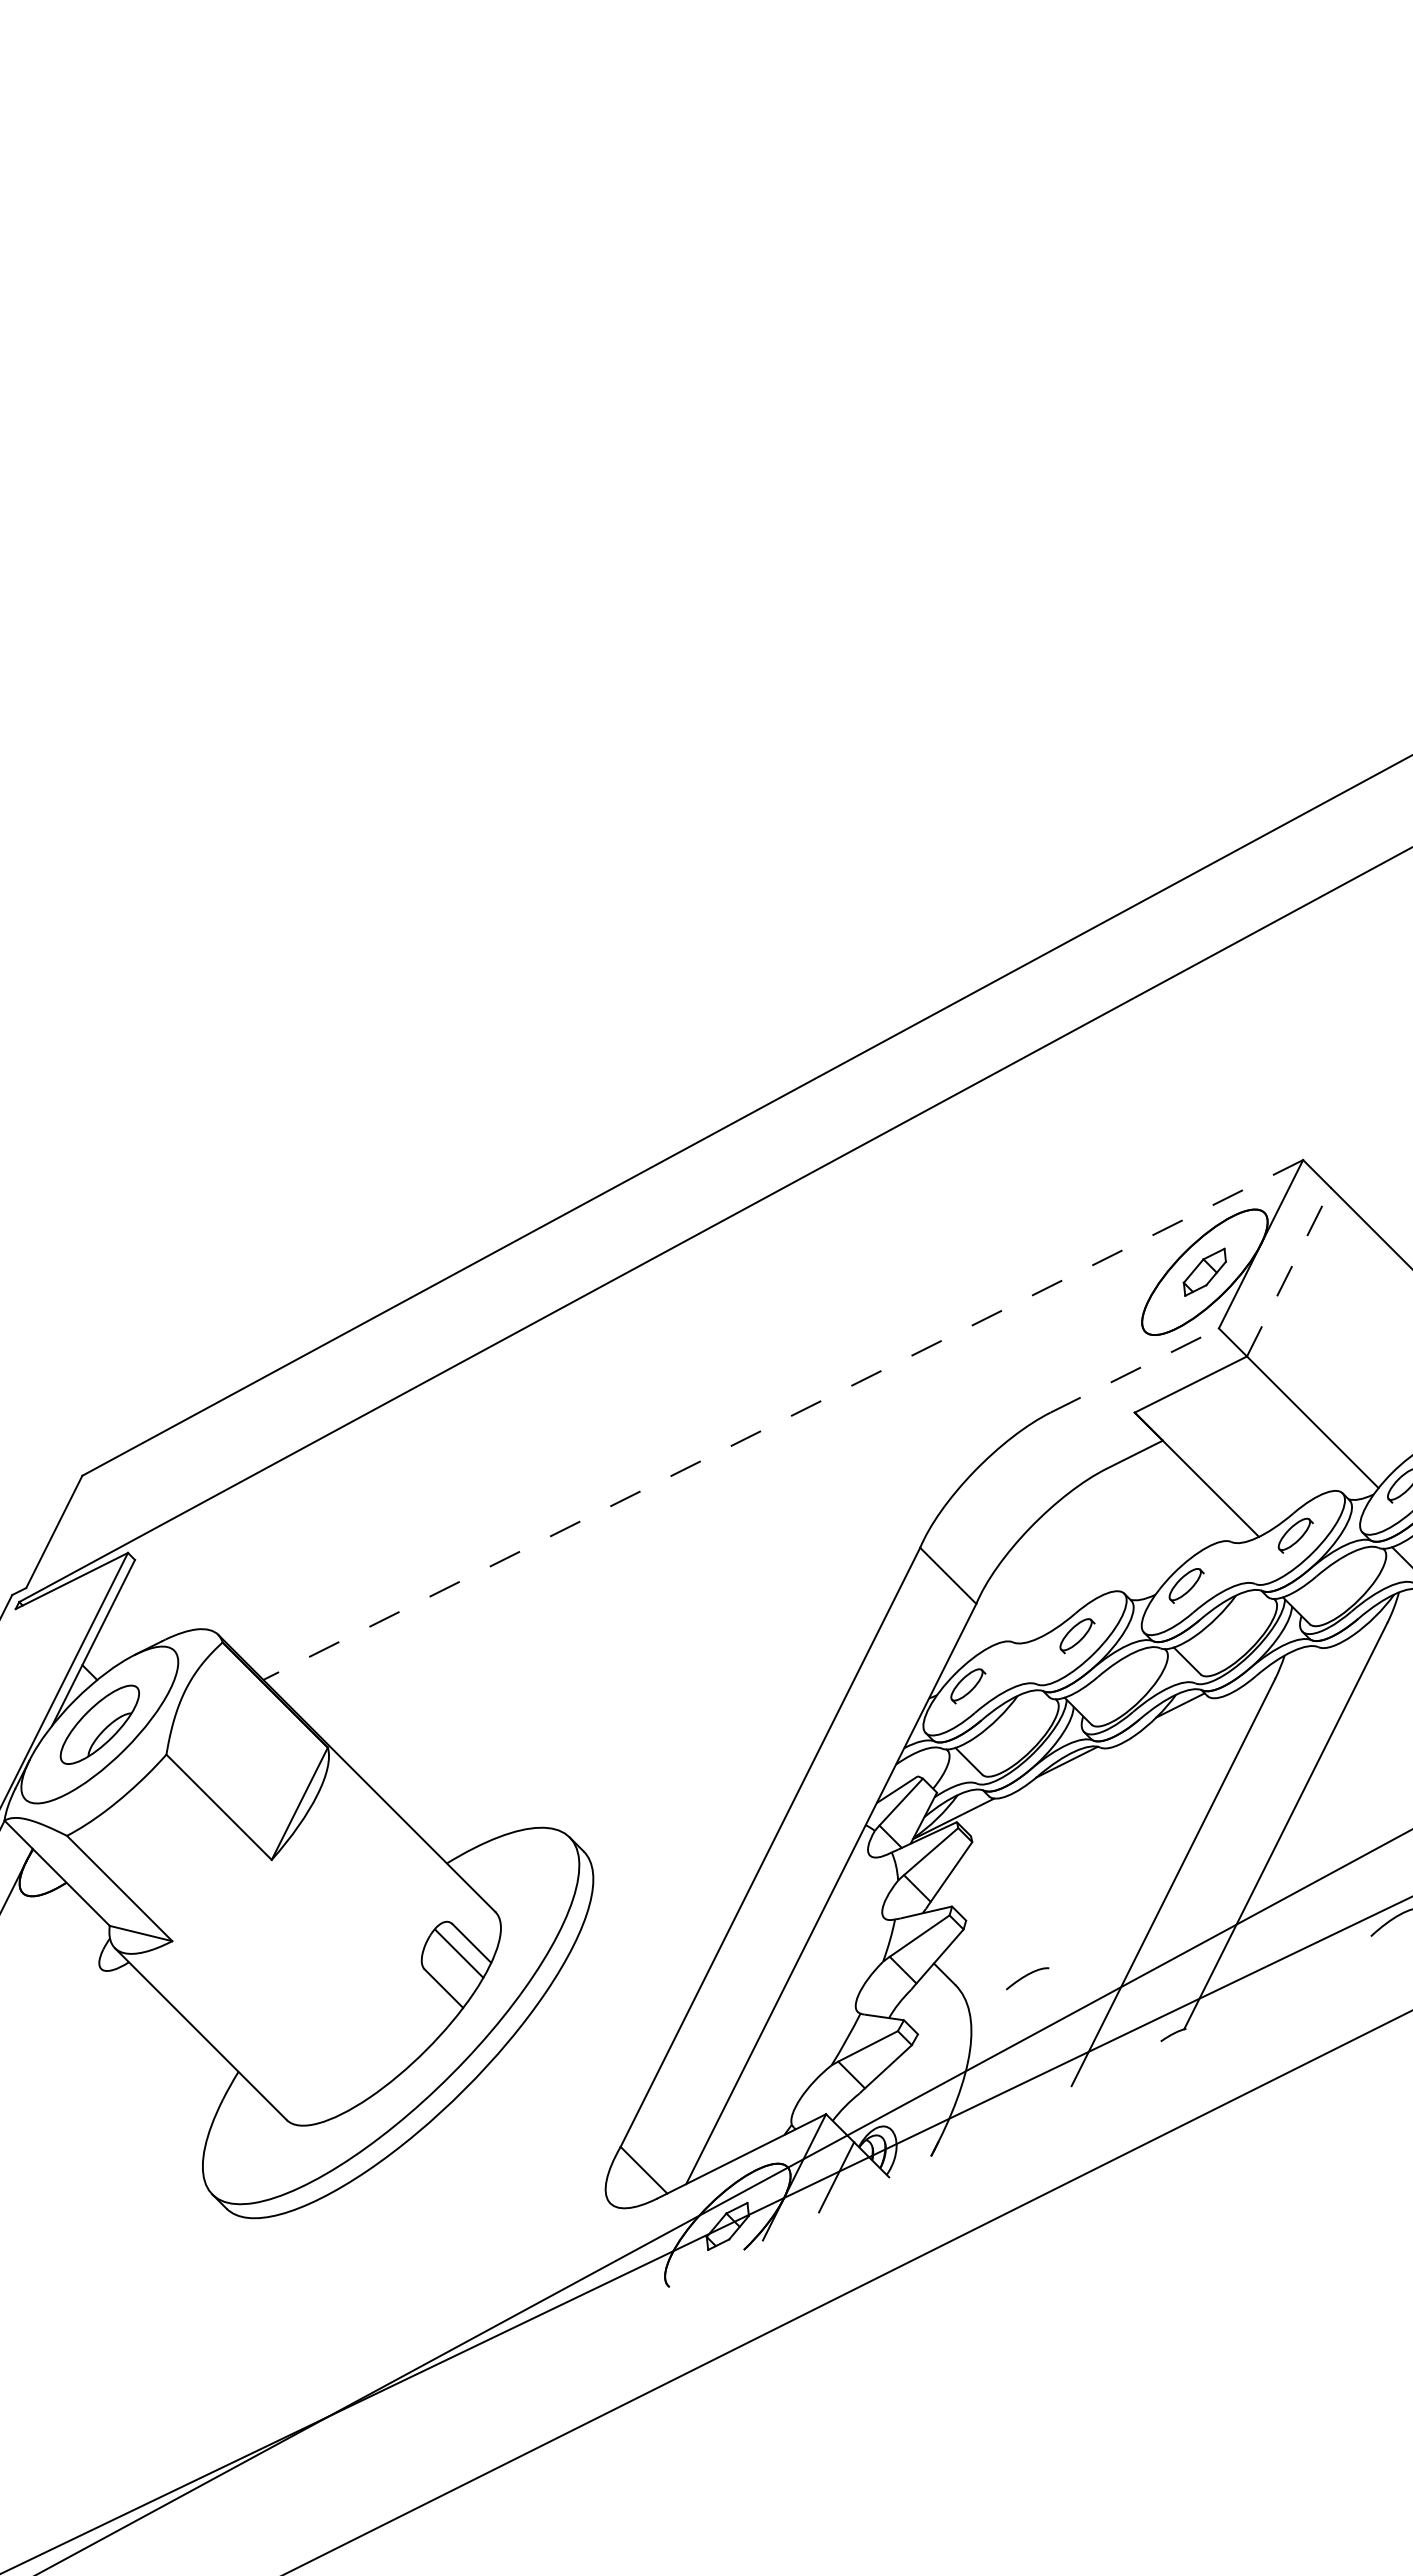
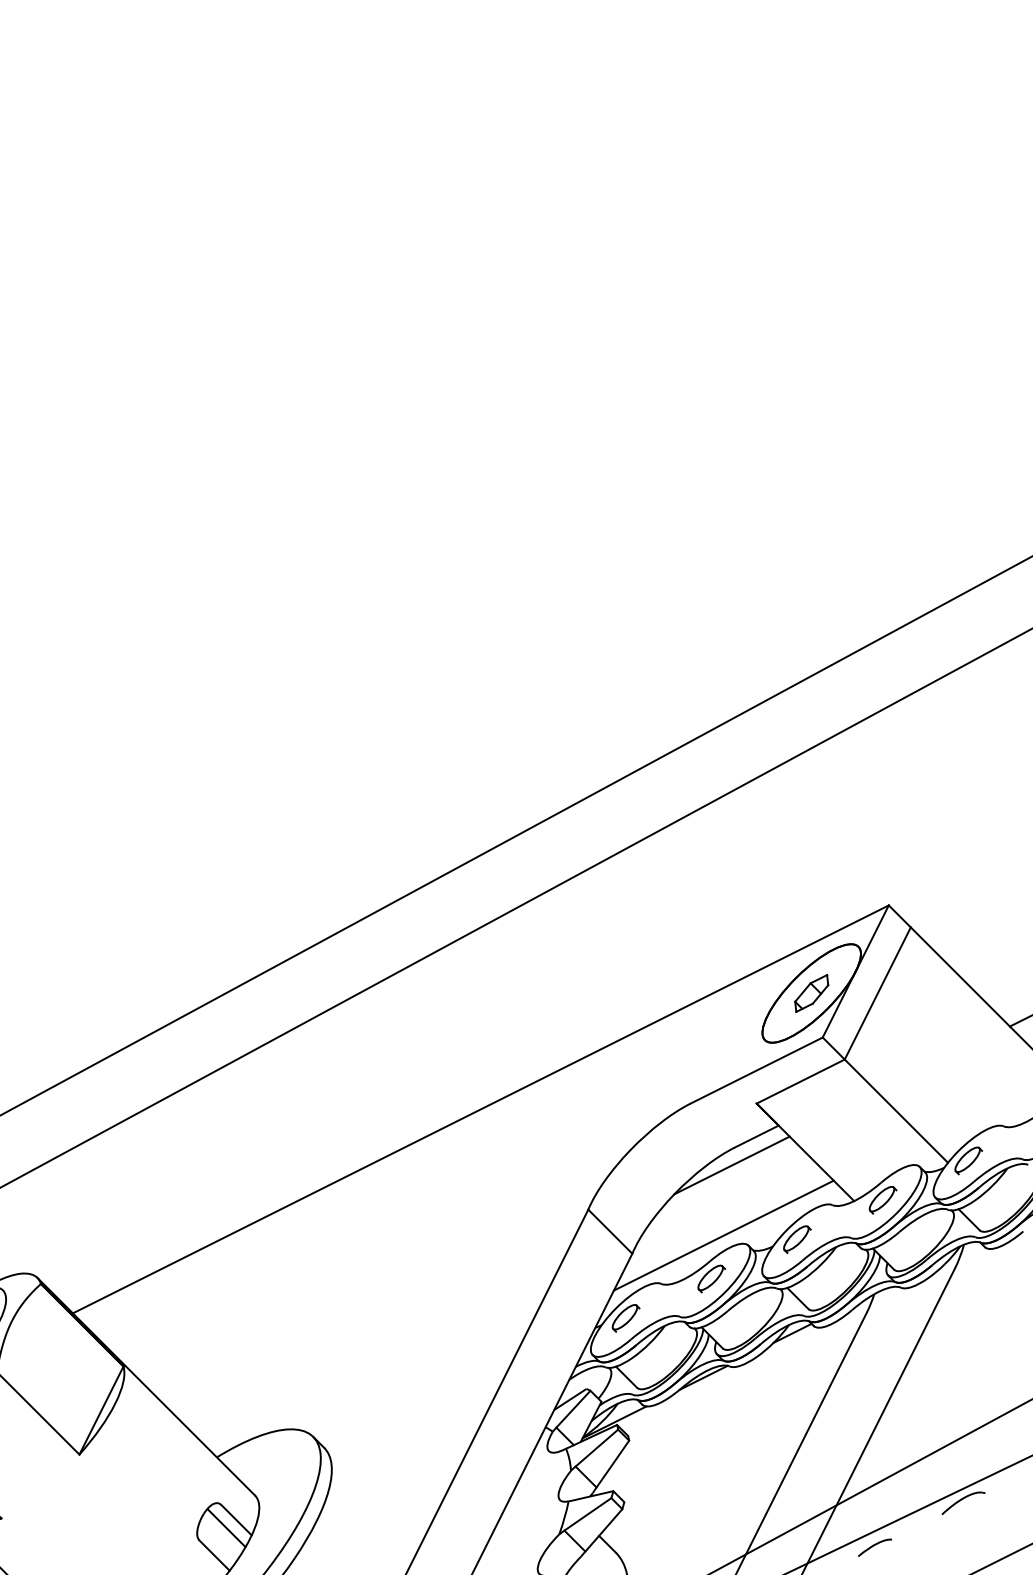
line: (1289, 1271) -> (878, 992), dashed -> solid
line: (1135, 1370) -> (757, 1070), dashed -> solid
line: (782, 1420) -> (480, 1109), dashed -> solid
line: (1102, 1491) -> (731, 1165), added
line: (1092, 1580) -> (723, 1235), added
curve: (1026, 1976) -> (874, 1546), moved

